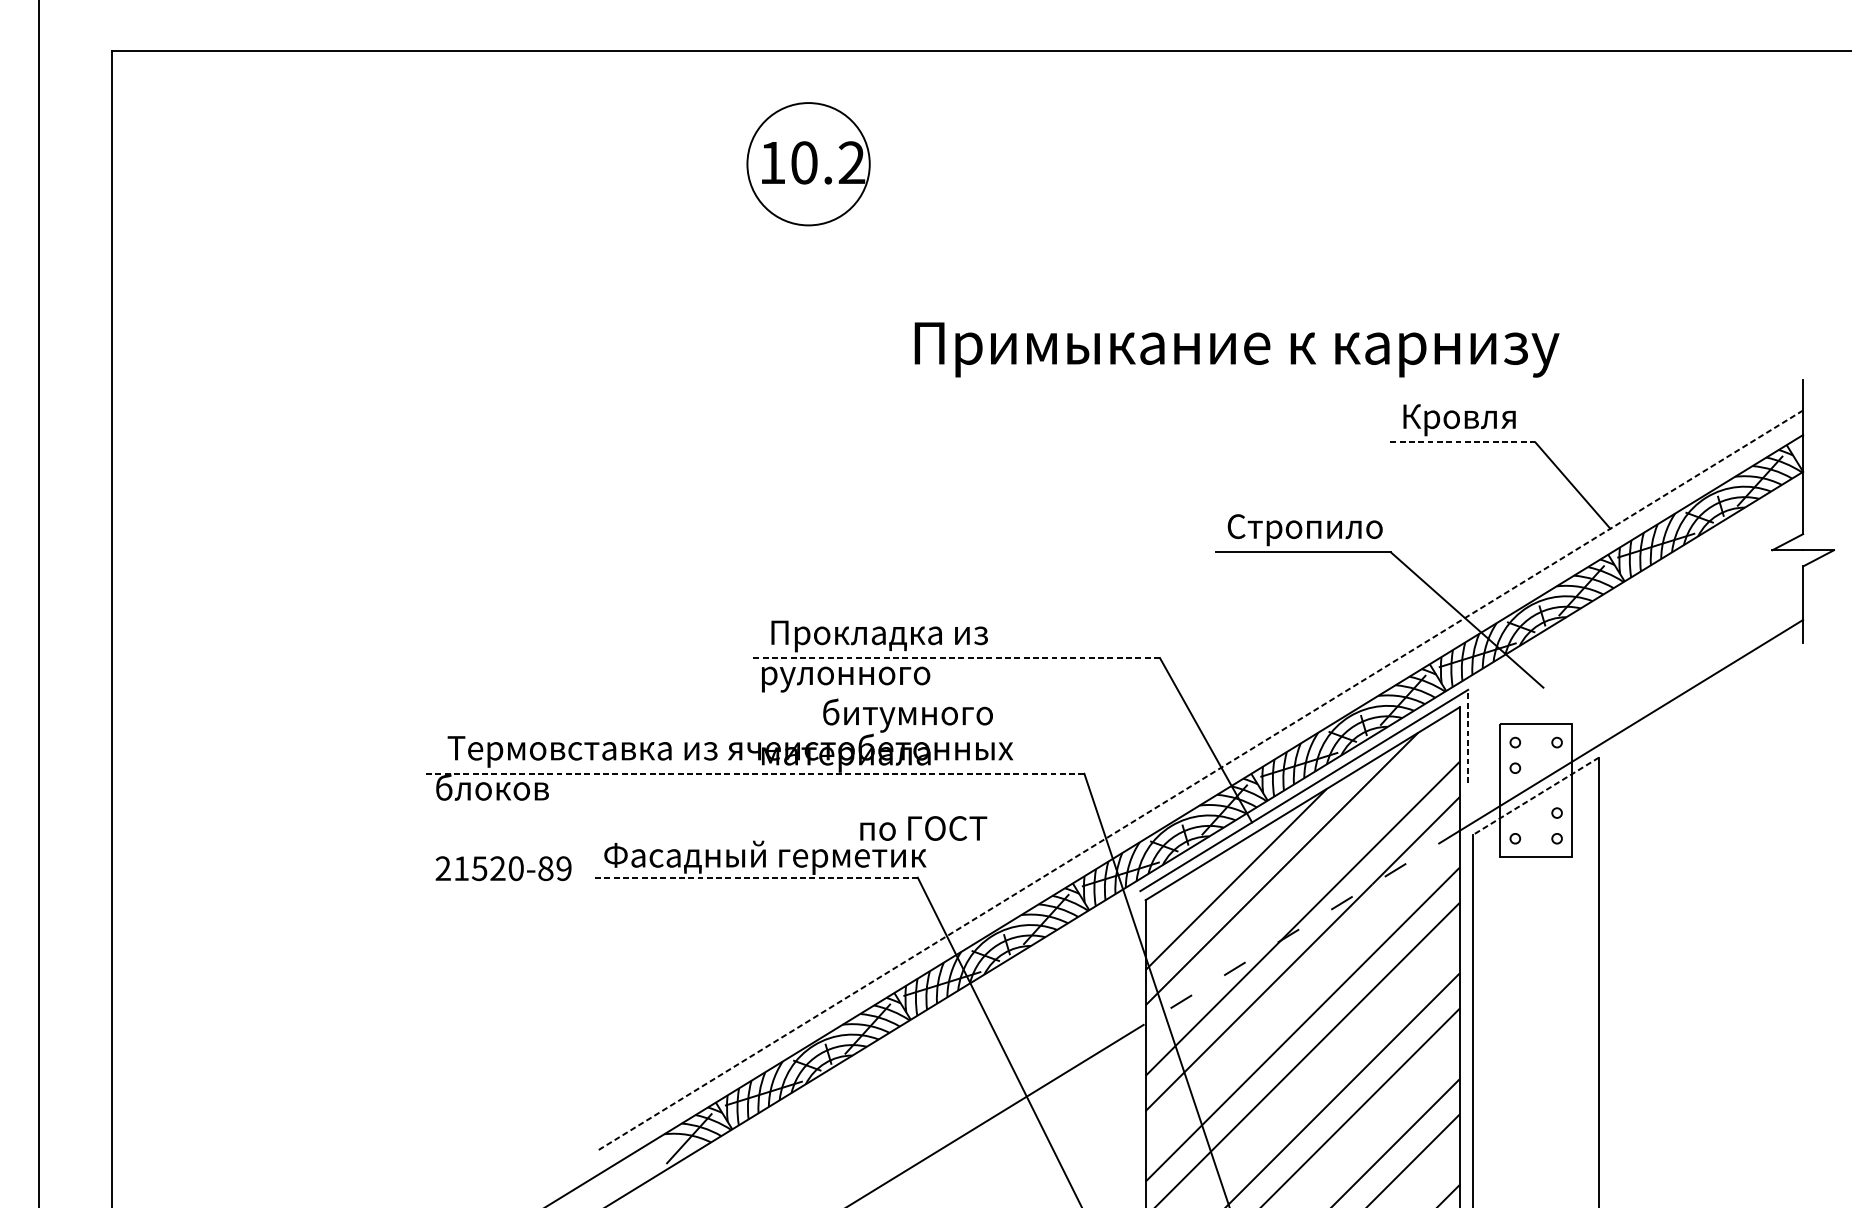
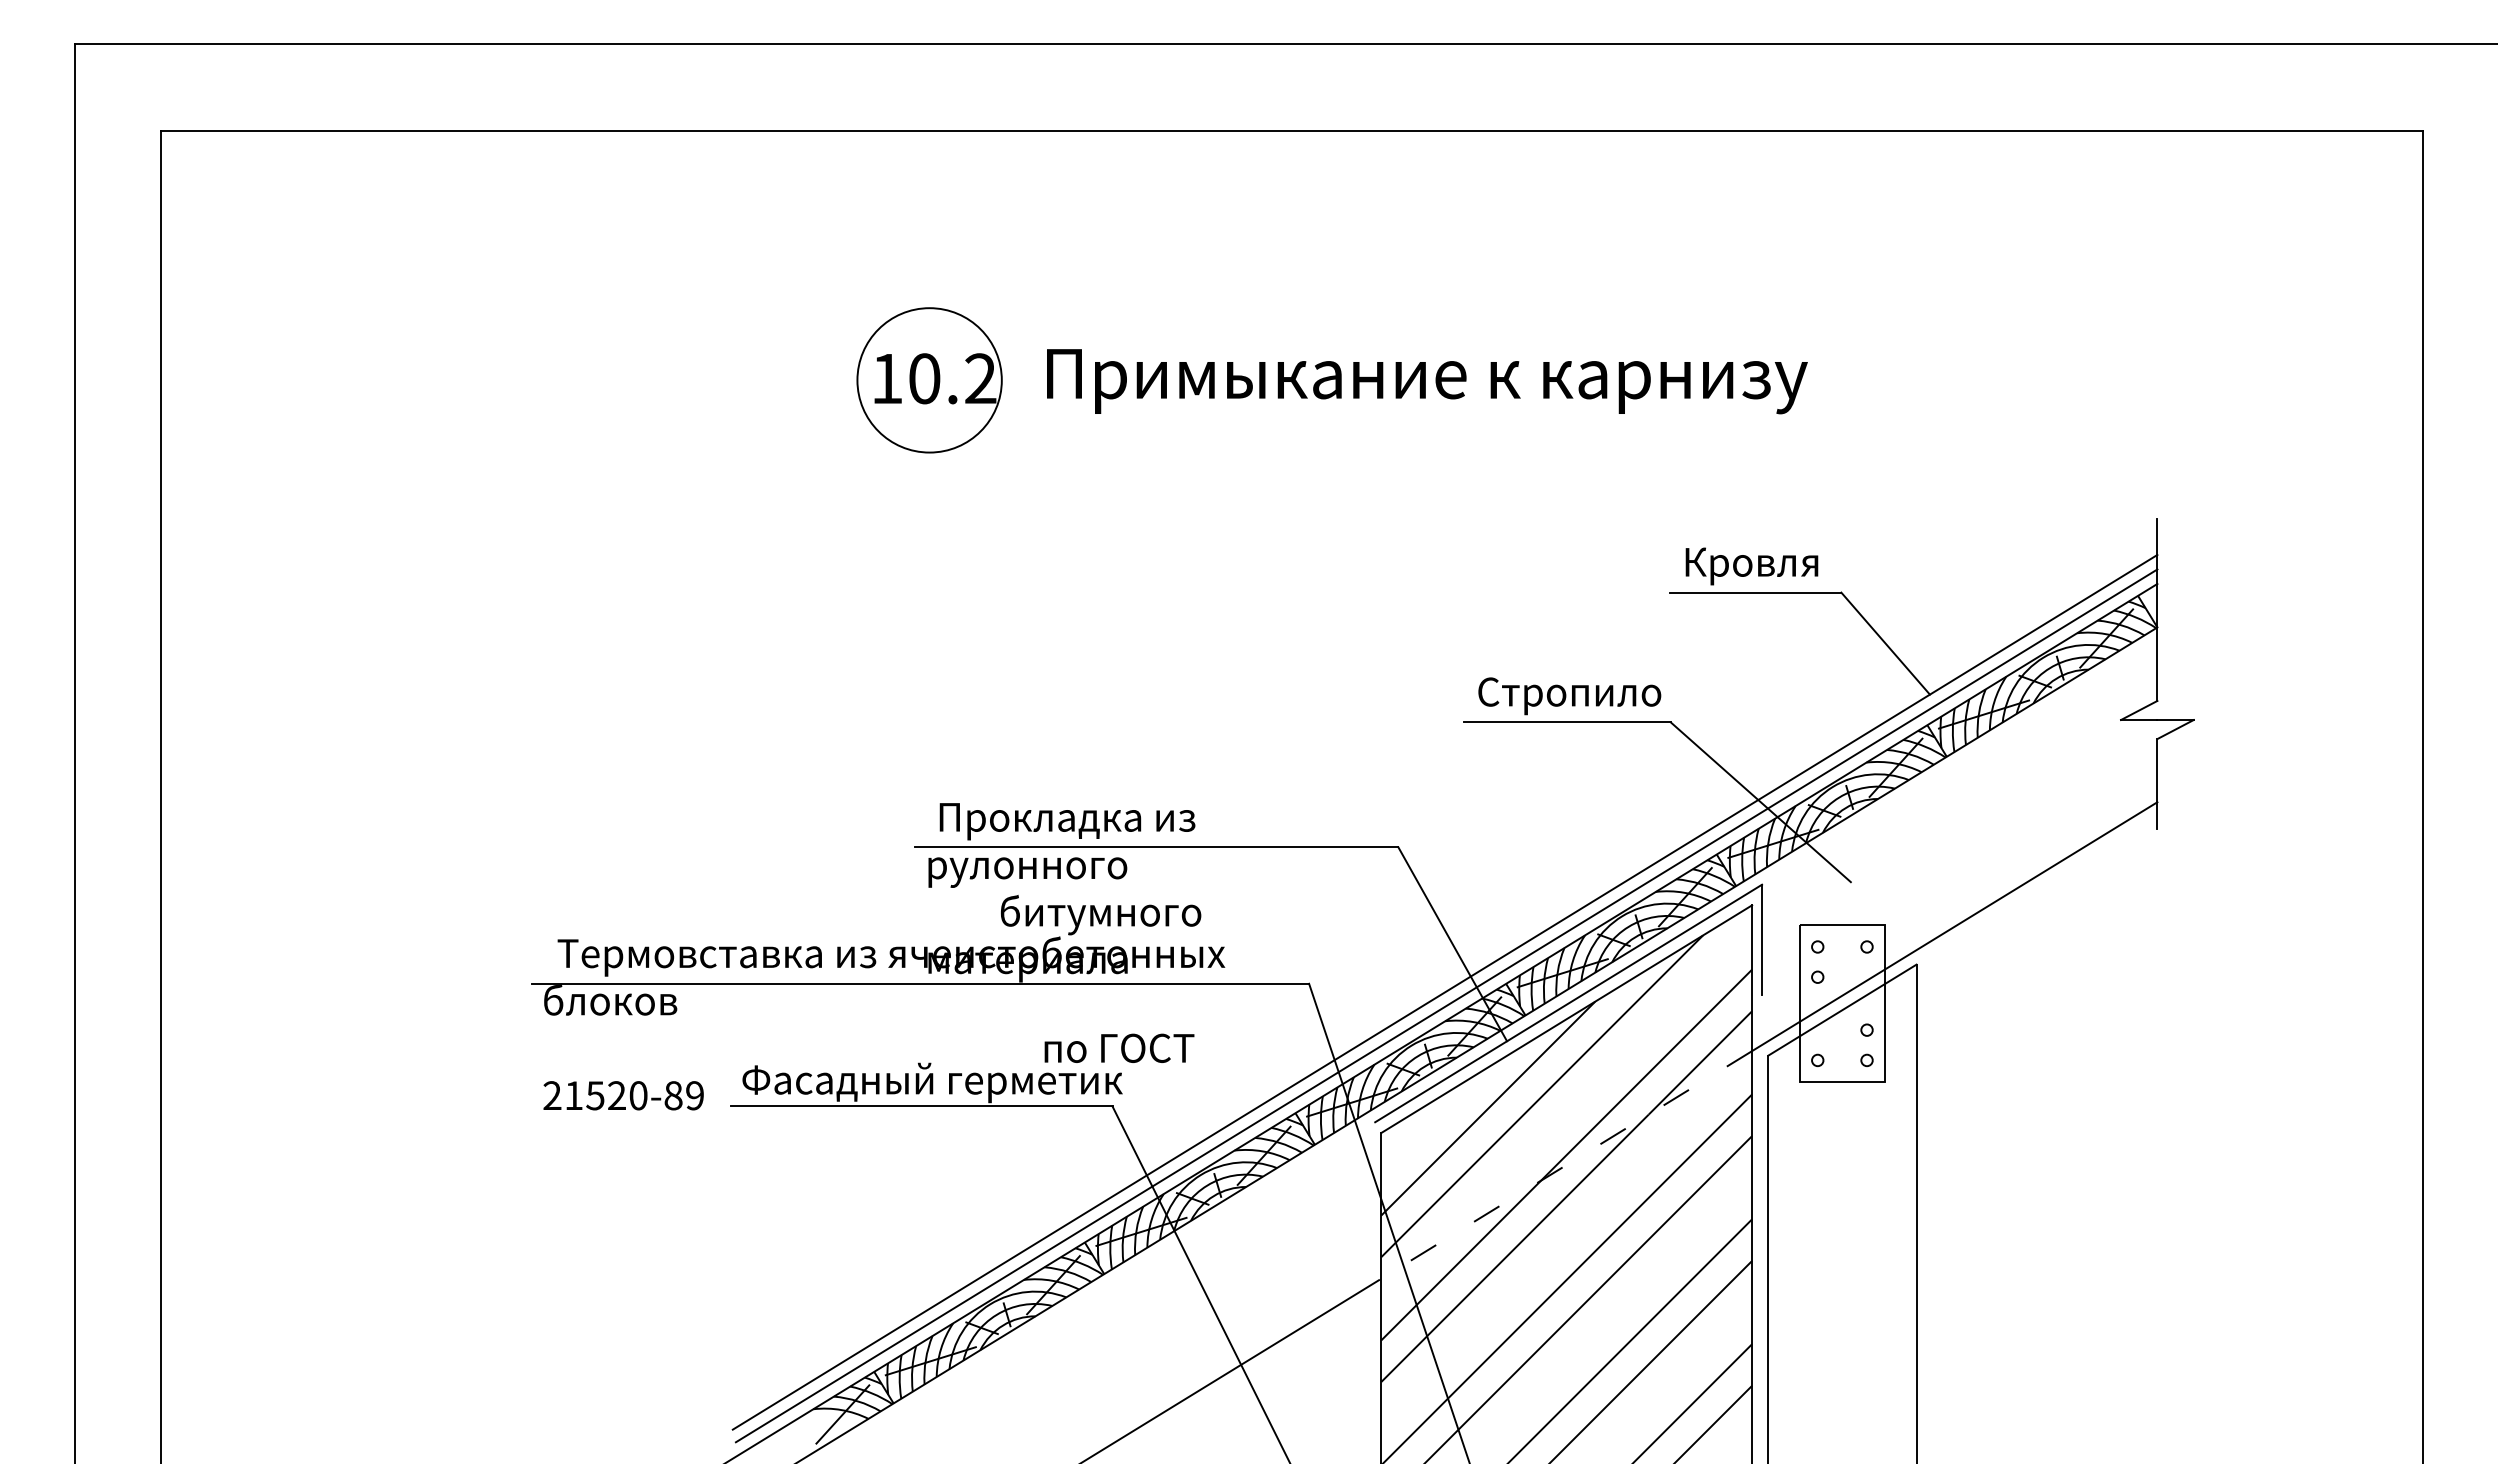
part: (808, 164) -> (929, 380), moved
text: (1237, 349) -> (1427, 381), moved
line: (1462, 442) -> (1755, 592), dashed -> solid
line: (955, 658) -> (1156, 847), dashed -> solid
line: (1468, 736) -> (1762, 939), dashed -> solid
line: (755, 773) -> (920, 983), dashed -> solid
line: (1199, 781) -> (1445, 992), dashed -> solid
line: (1200, 792) -> (1446, 1005), added
line: (1535, 796) -> (1841, 1010), dashed -> solid
line: (755, 877) -> (921, 1106), dashed -> solid

